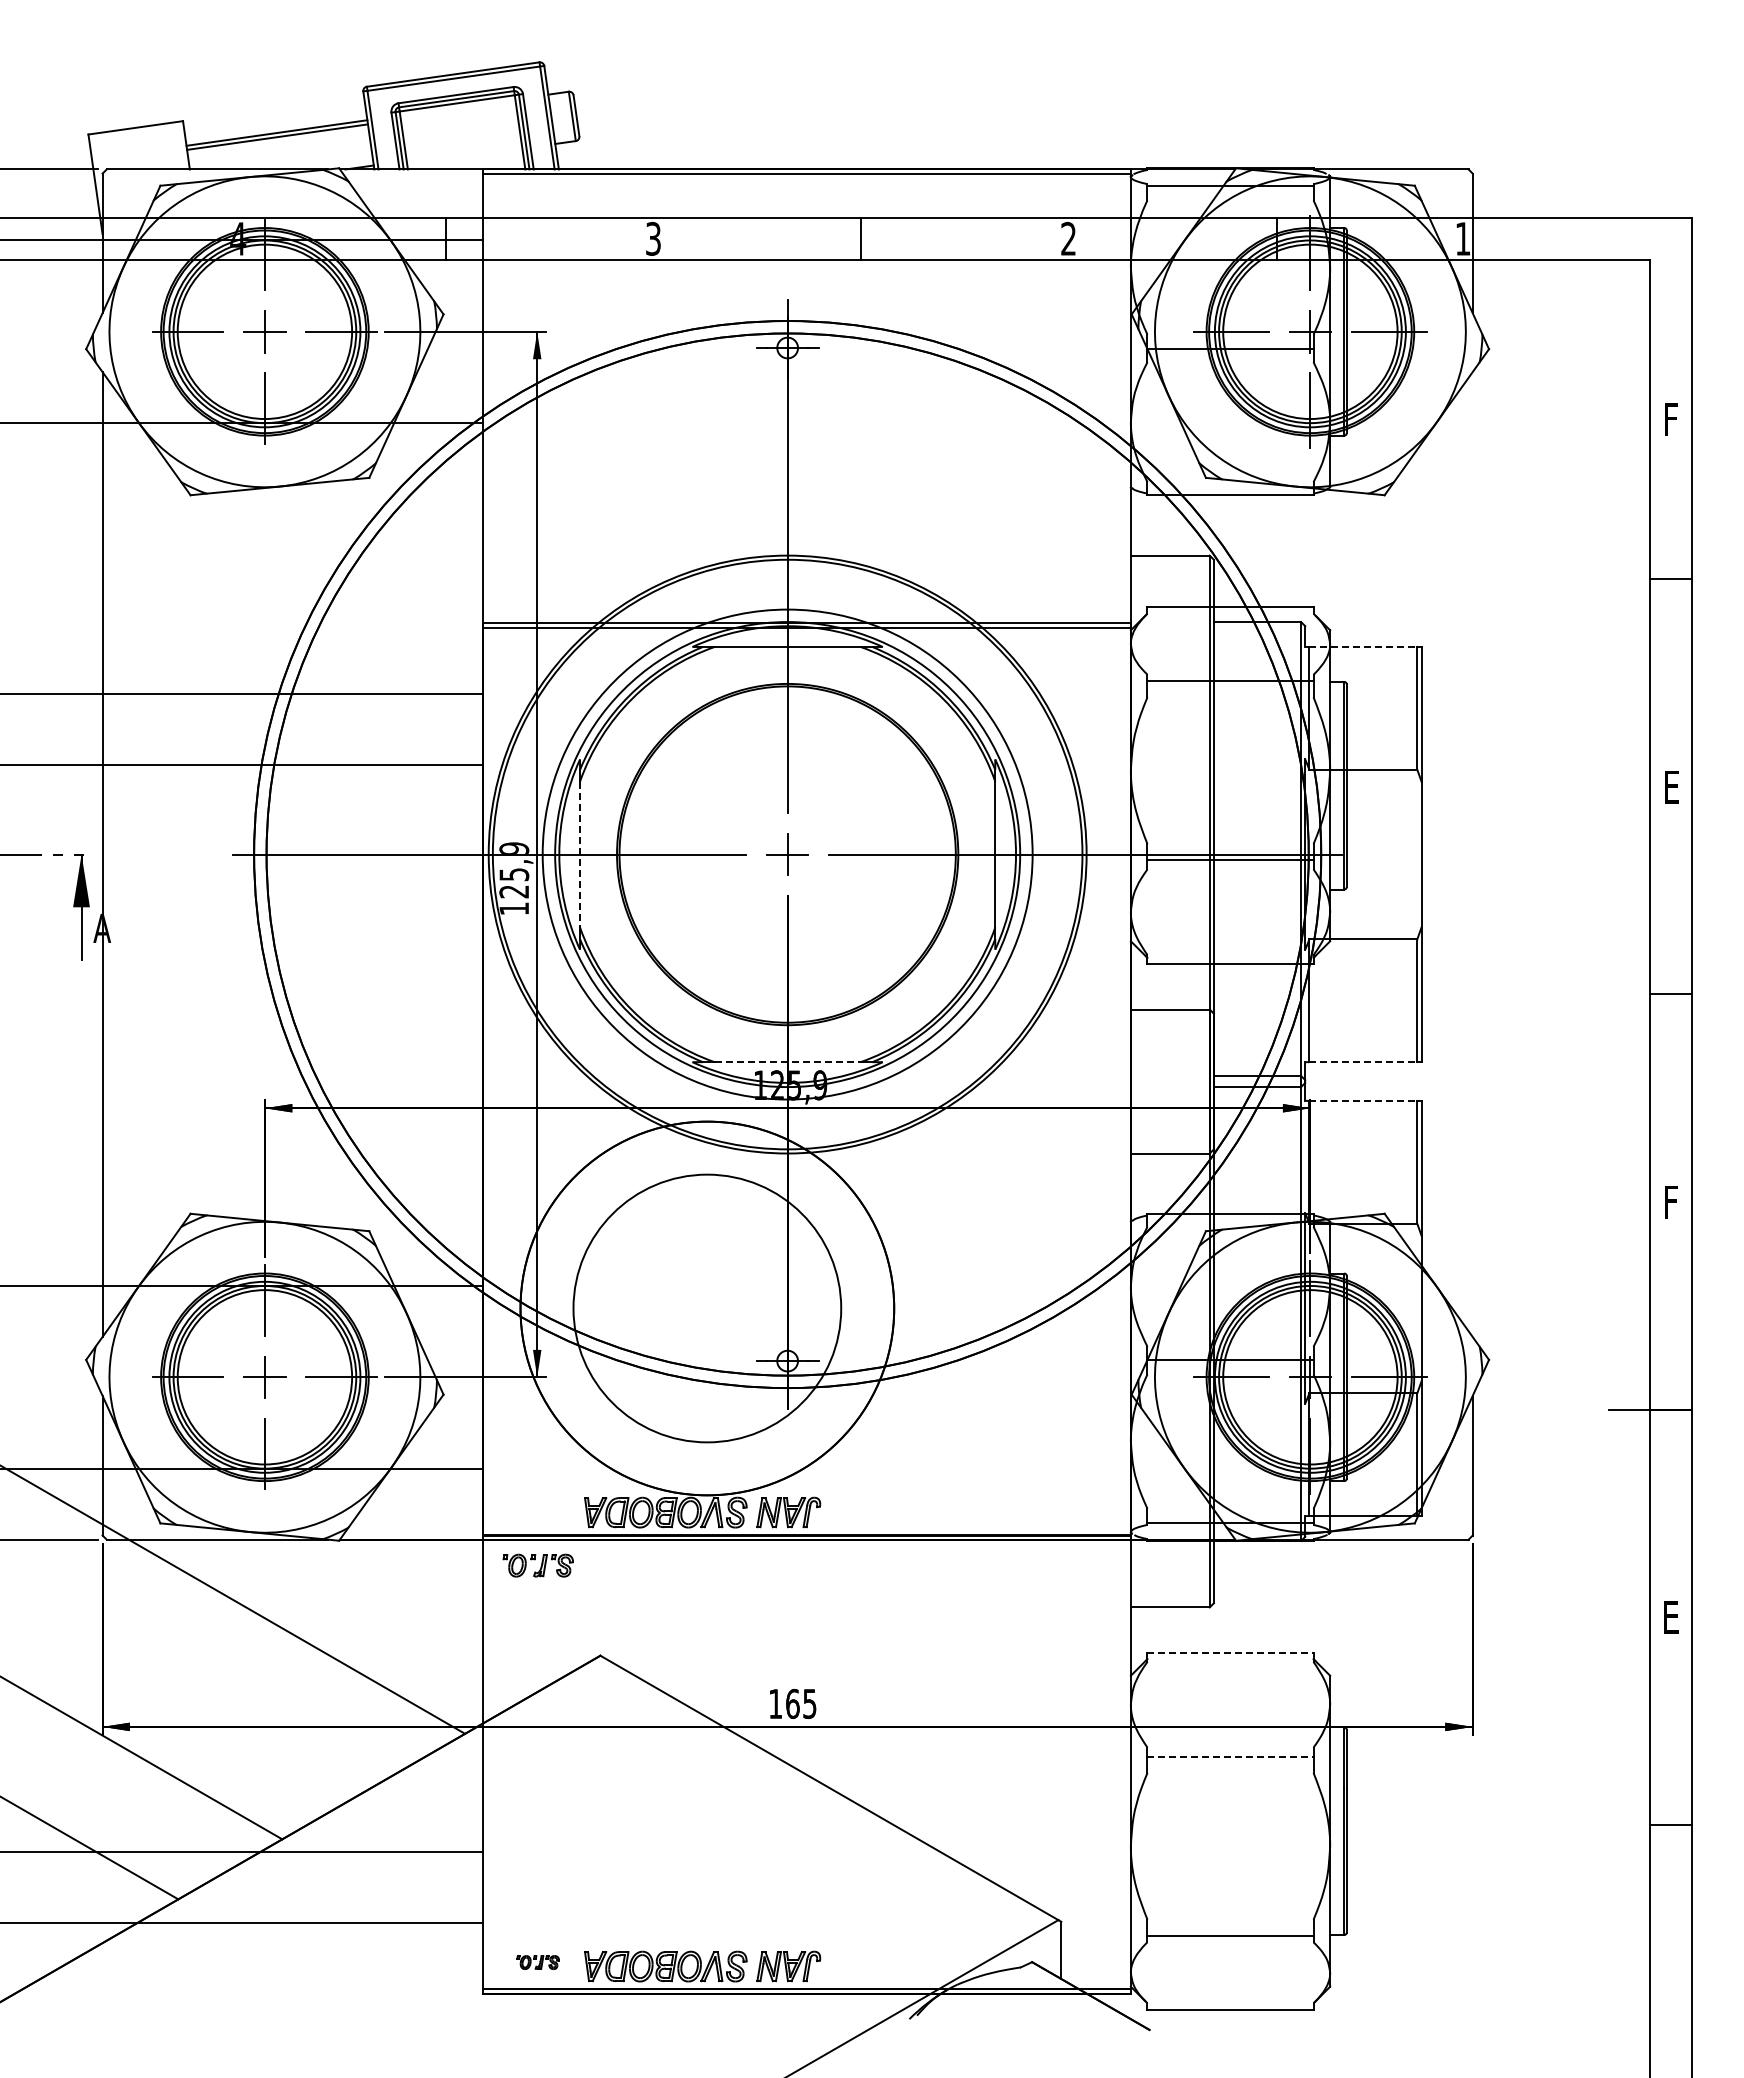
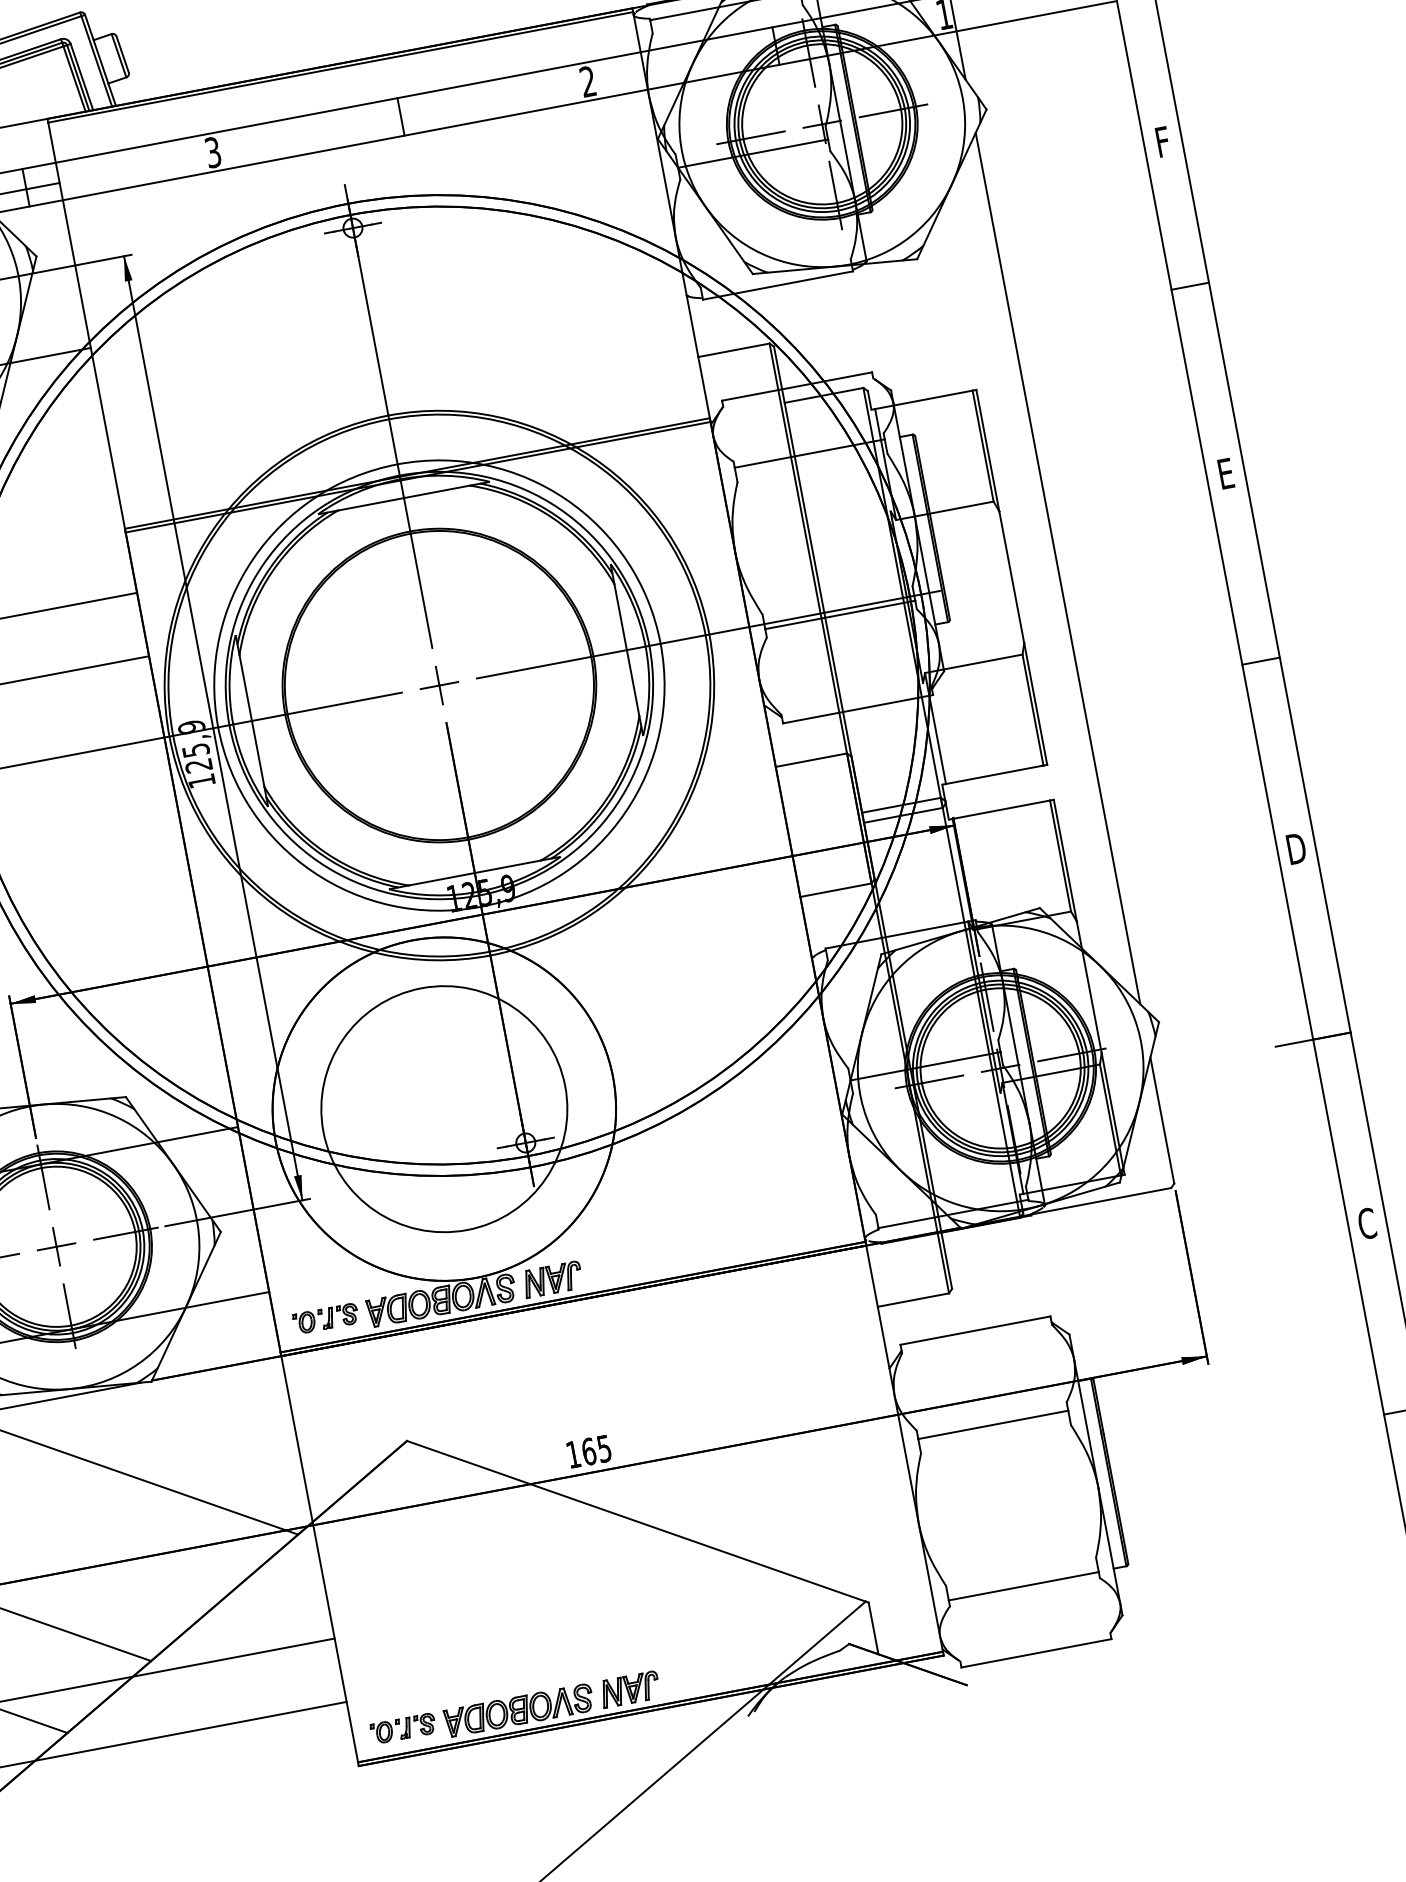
line: (1363, 646) -> (923, 399), dashed -> solid
line: (580, 854) -> (252, 720), dashed -> solid
line: (1472, 854) -> (1057, 568), added
line: (787, 1062) -> (474, 873), dashed -> solid
line: (1363, 1062) -> (994, 775), dashed -> solid
line: (1363, 1100) -> (1001, 809), dashed -> solid
text: (1671, 1201) -> (1296, 848), F -> D
part: (537, 1565) -> (325, 1318), moved
text: (1670, 1617) -> (1366, 1223), E -> C
line: (1231, 1652) -> (976, 1330), dashed -> solid
line: (1231, 1756) -> (994, 1424), dashed -> solid
part: (537, 1962) -> (402, 1728), size x1.67

